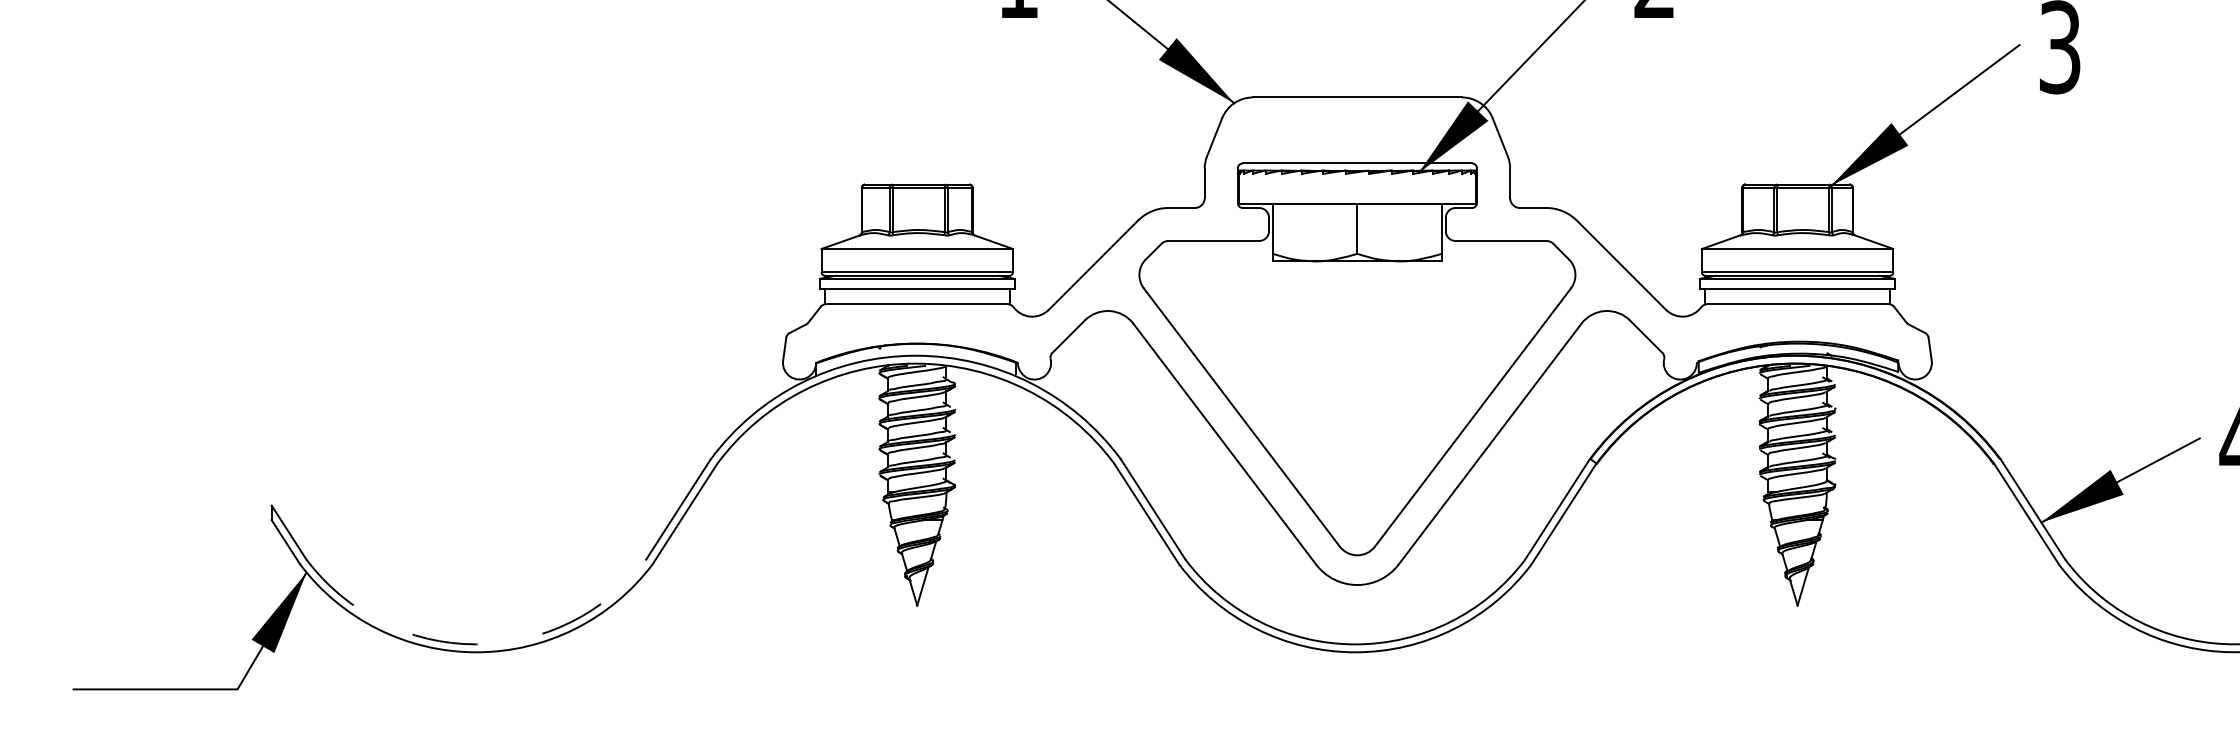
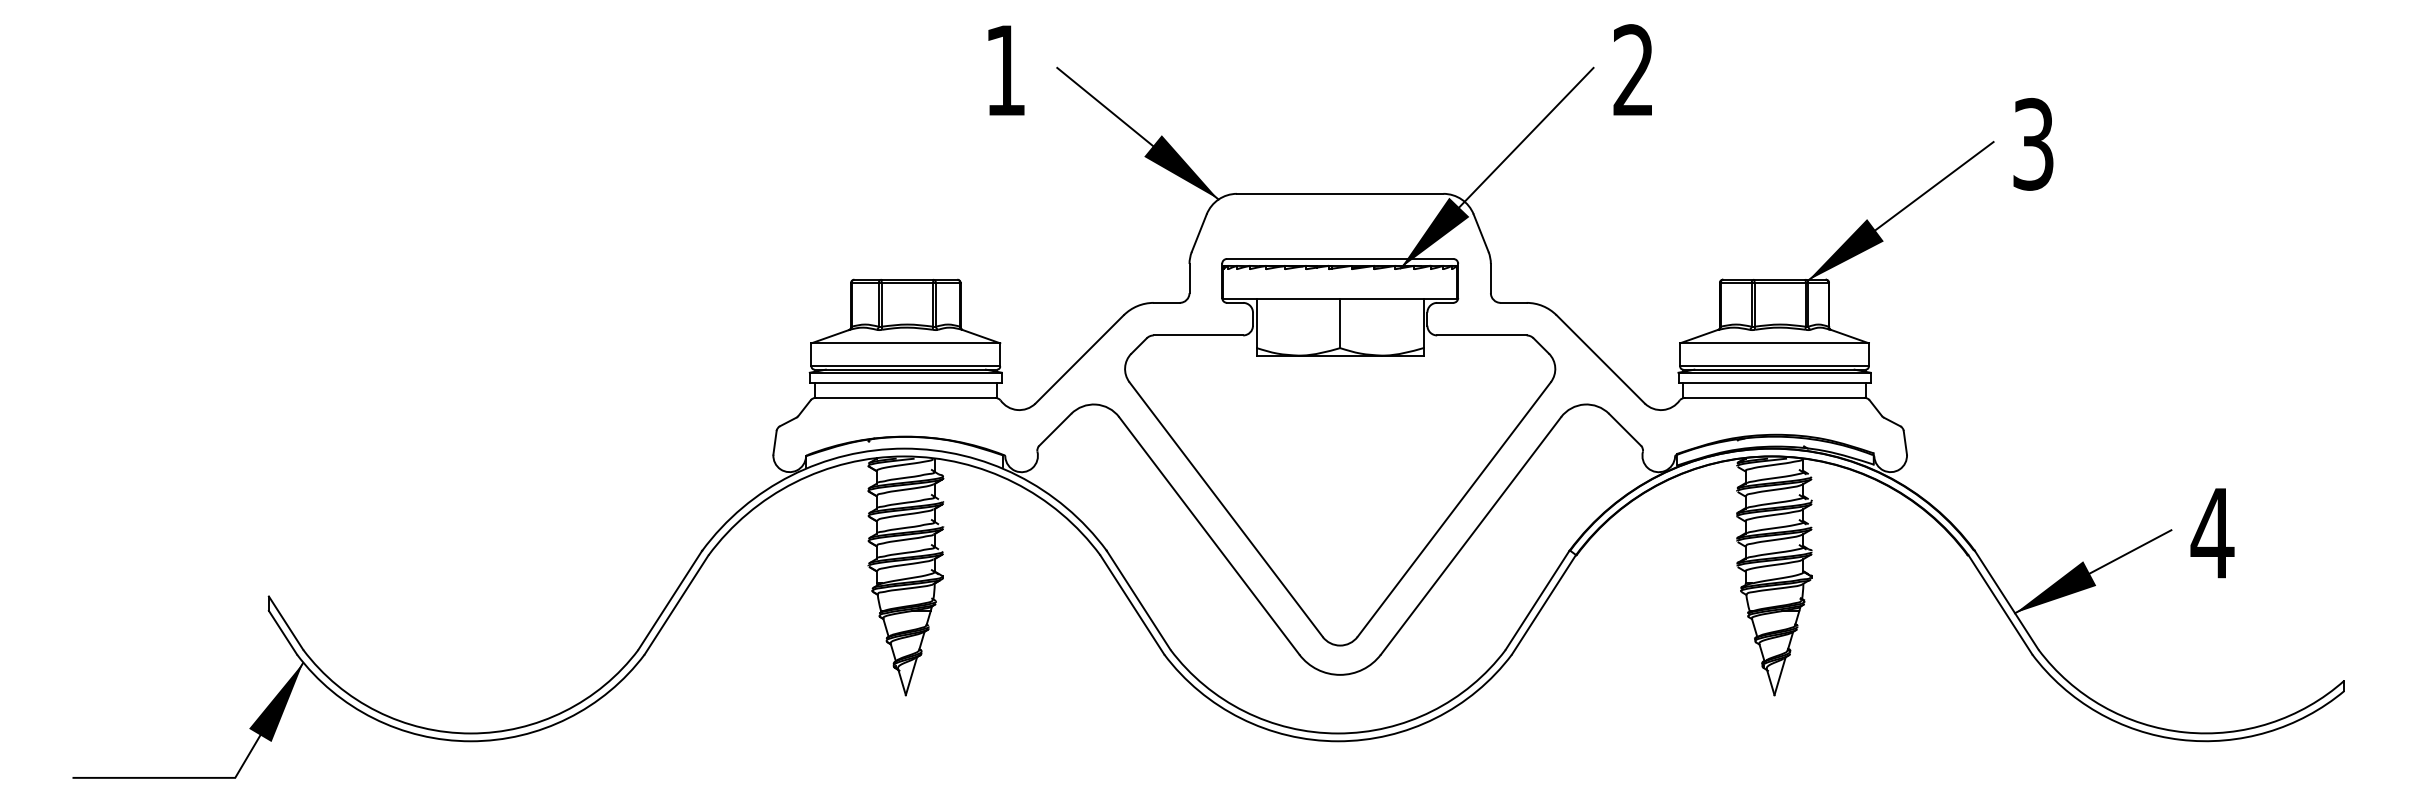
arc: (476, 644) -> (470, 733), dashed -> solid

